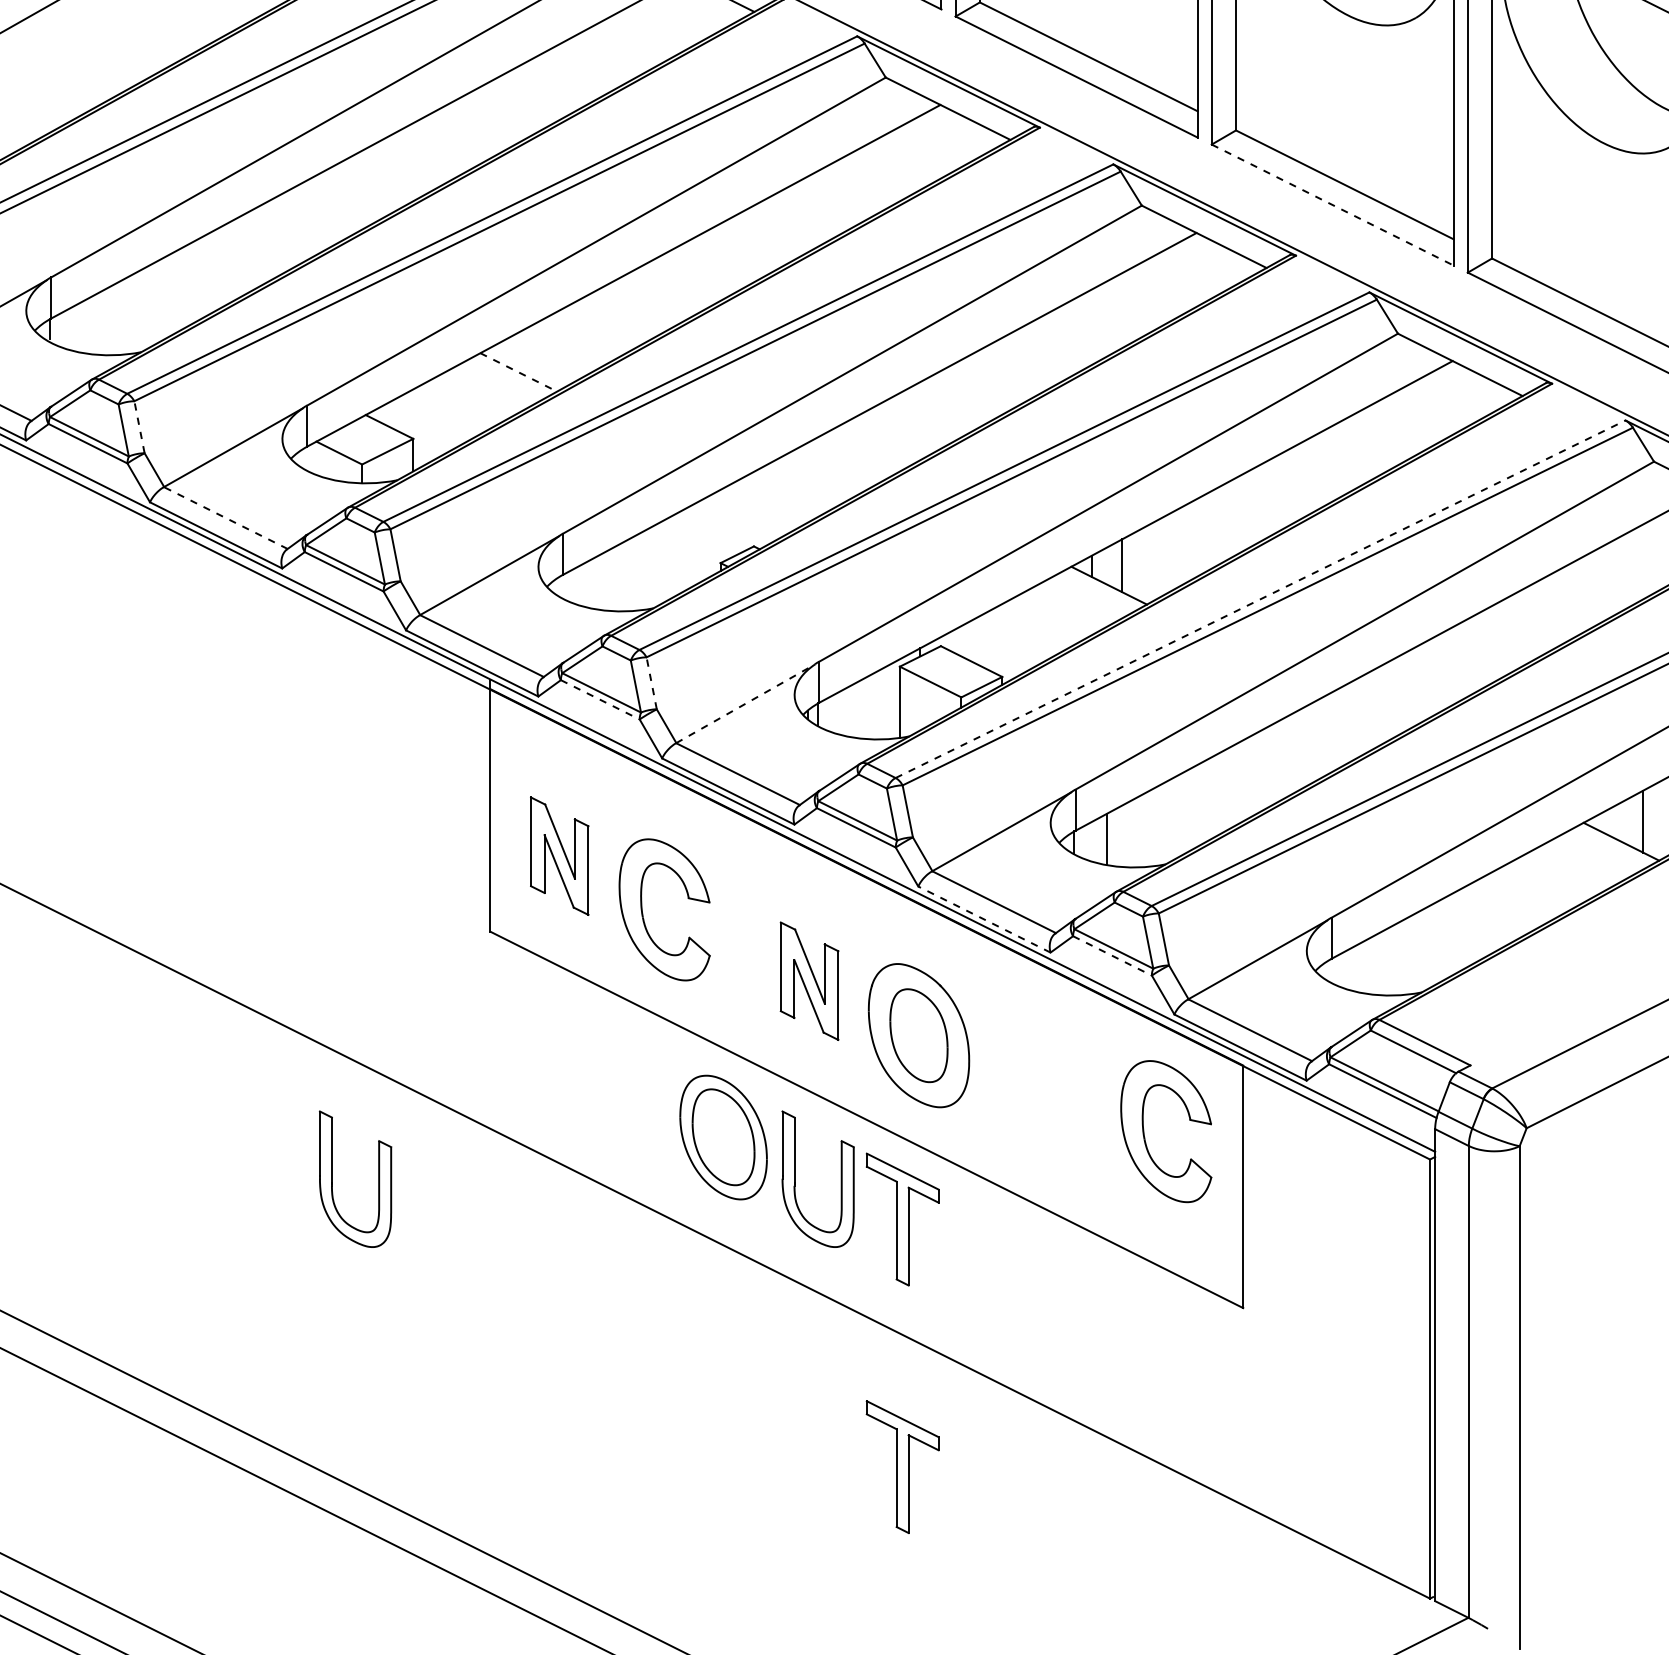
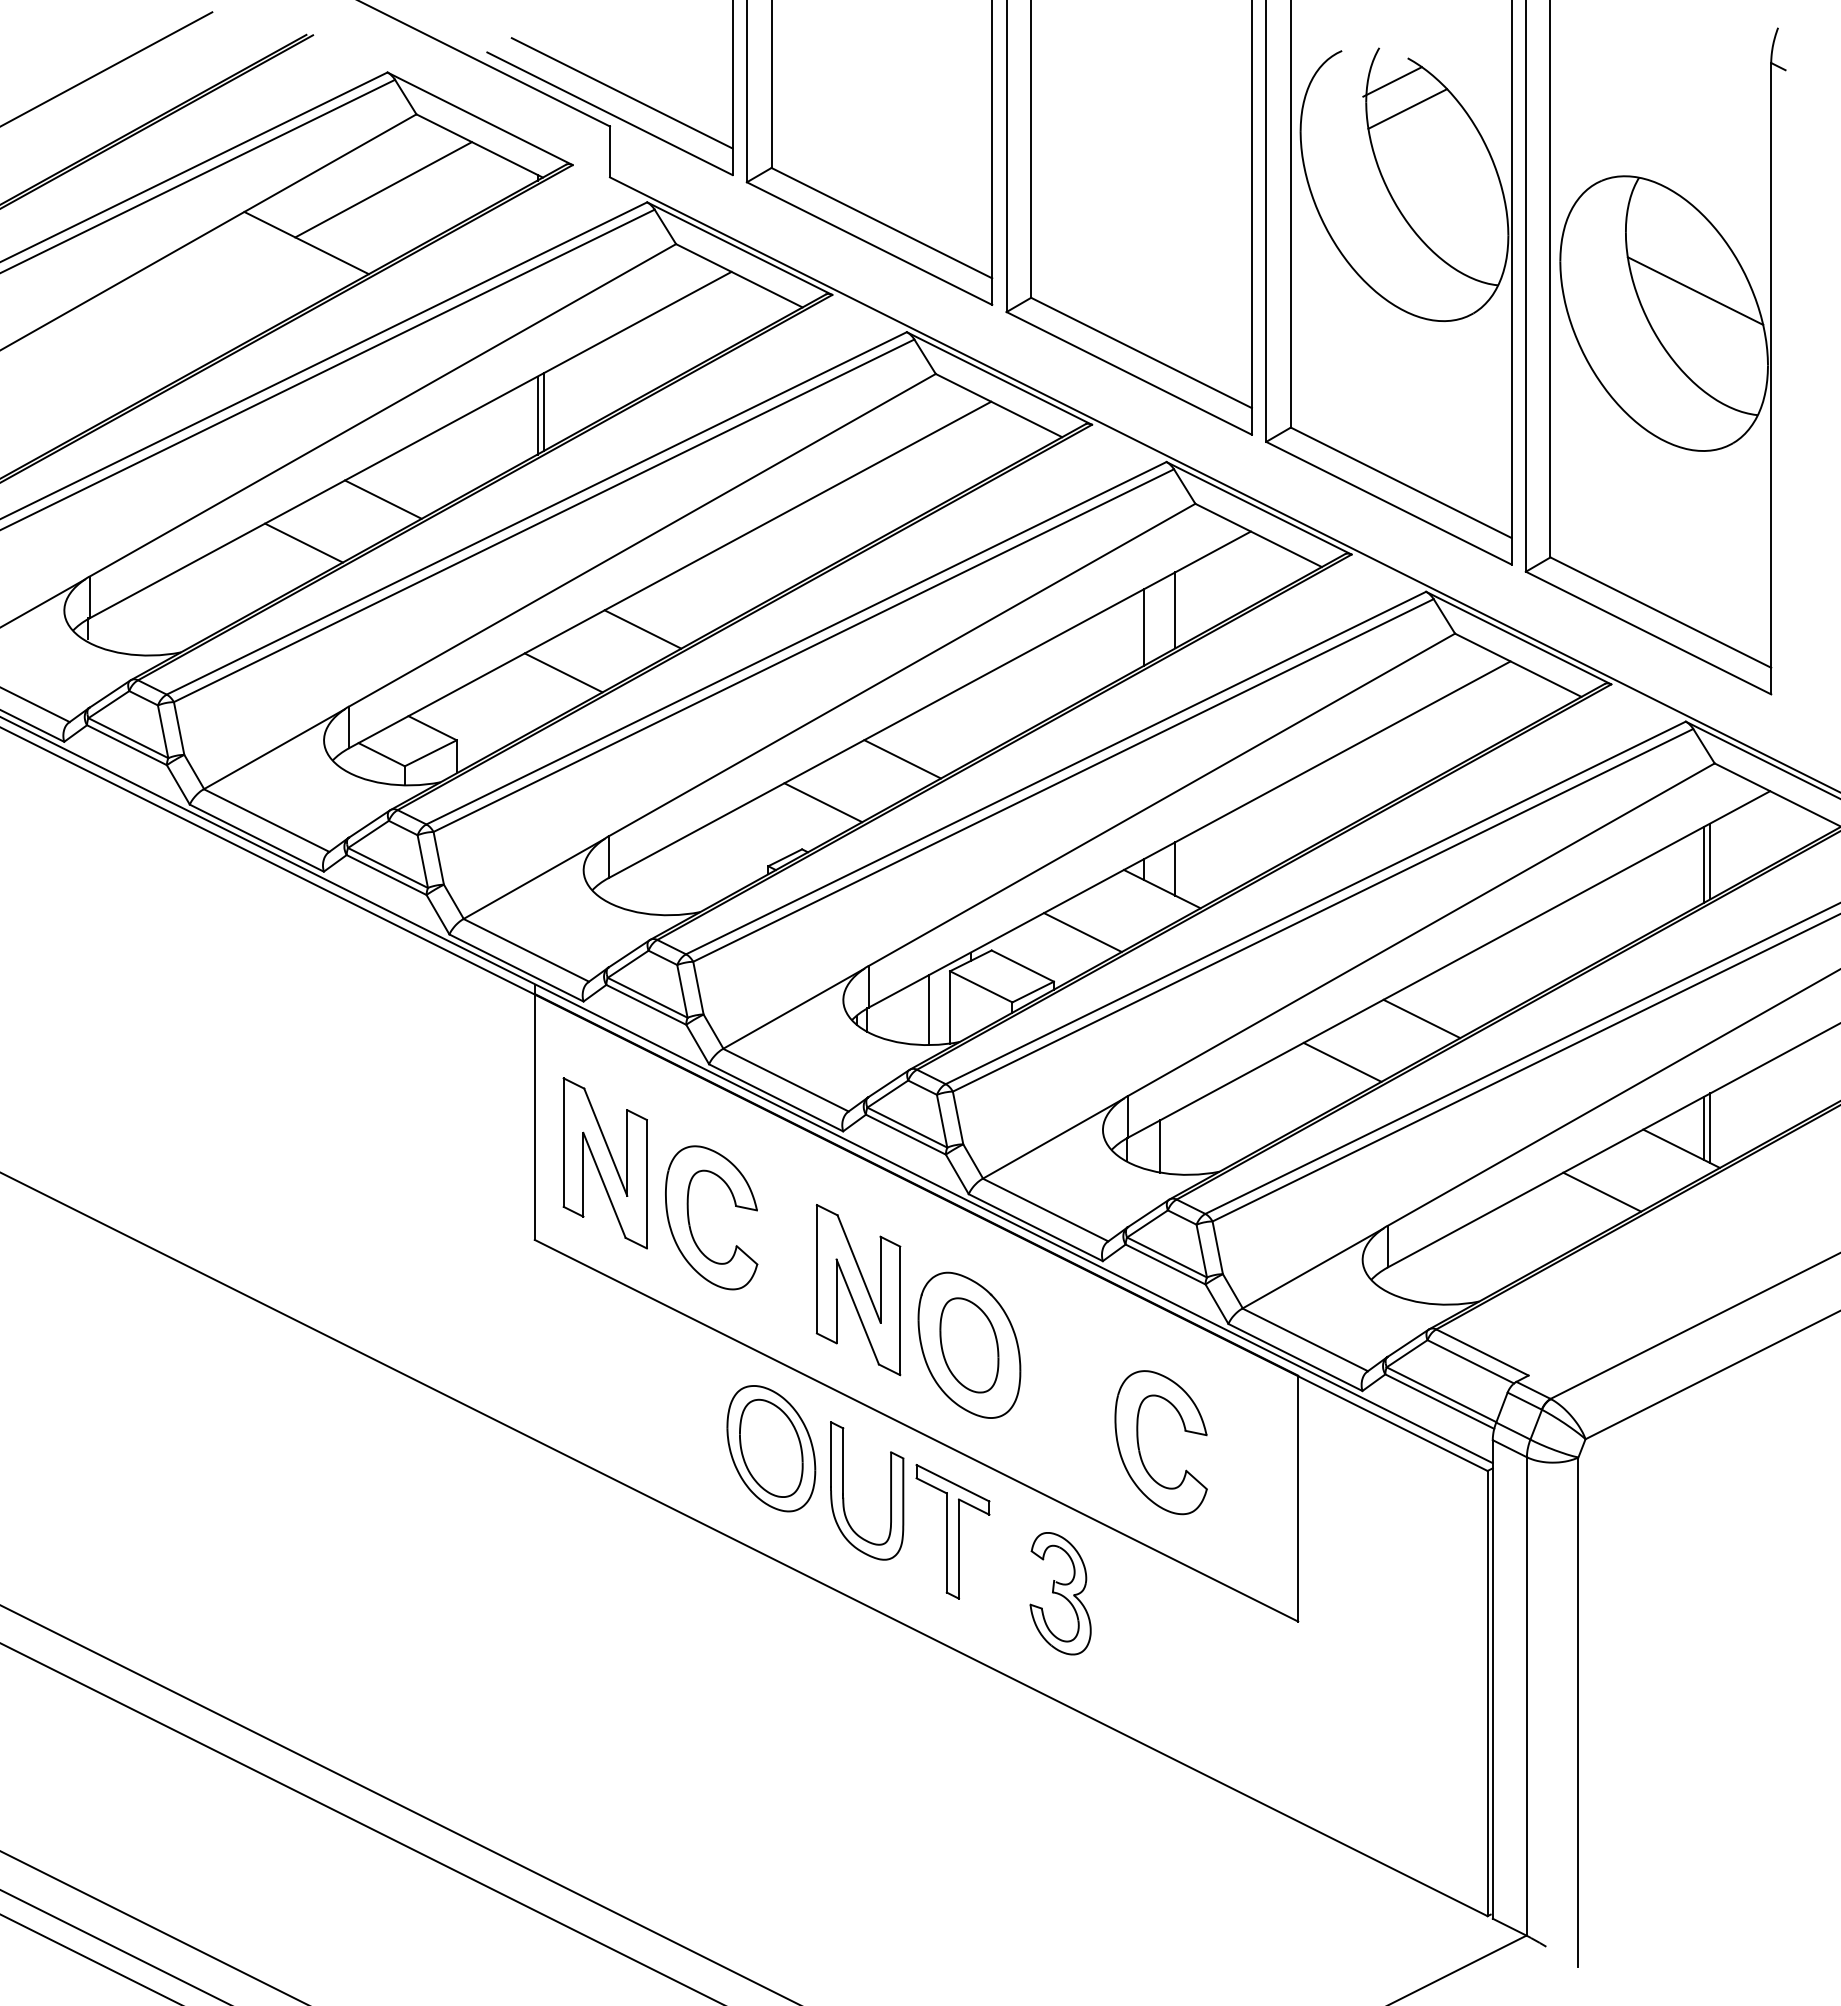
line: (498, 114) -> (543, 411), added
line: (492, 118) -> (537, 415), added
line: (341, 201) -> (383, 499), added
line: (1333, 205) -> (1389, 503), dashed -> solid
line: (262, 243) -> (303, 542), added
line: (1122, 310) -> (1175, 610), added
line: (1091, 327) -> (1144, 627), added
line: (596, 329) -> (642, 629), added
line: (518, 372) -> (563, 672), dashed -> solid
line: (139, 427) -> (179, 728), dashed -> solid
line: (852, 457) -> (902, 759), added
line: (775, 500) -> (823, 802), added
line: (225, 517) -> (266, 820), dashed -> solid
line: (1649, 558) -> (1710, 861), added
line: (1642, 561) -> (1703, 864), added
line: (1261, 598) -> (1316, 902), dashed -> solid
line: (1030, 628) -> (1082, 932), added
line: (651, 683) -> (698, 988), dashed -> solid
line: (600, 699) -> (646, 1004), dashed -> solid
line: (745, 703) -> (793, 1008), dashed -> solid
line: (879, 705) -> (929, 1010), added
line: (1364, 713) -> (1421, 1018), added
line: (1286, 755) -> (1342, 1061), added
line: (1649, 821) -> (1710, 1128), added
part: (559, 856) -> (604, 1163), size x1.43
line: (1543, 883) -> (1602, 1191), added
line: (984, 919) -> (1035, 1227), dashed -> solid
line: (1112, 955) -> (1165, 1264), dashed -> solid
part: (809, 981) -> (858, 1290), size x1.43
part: (1144, 1133) -> (1139, 1444), moved
part: (378, 1178) -> (421, 1490), removed
part: (1008, 1280) -> (1060, 1593), added
part: (902, 1466) -> (952, 1782), removed

